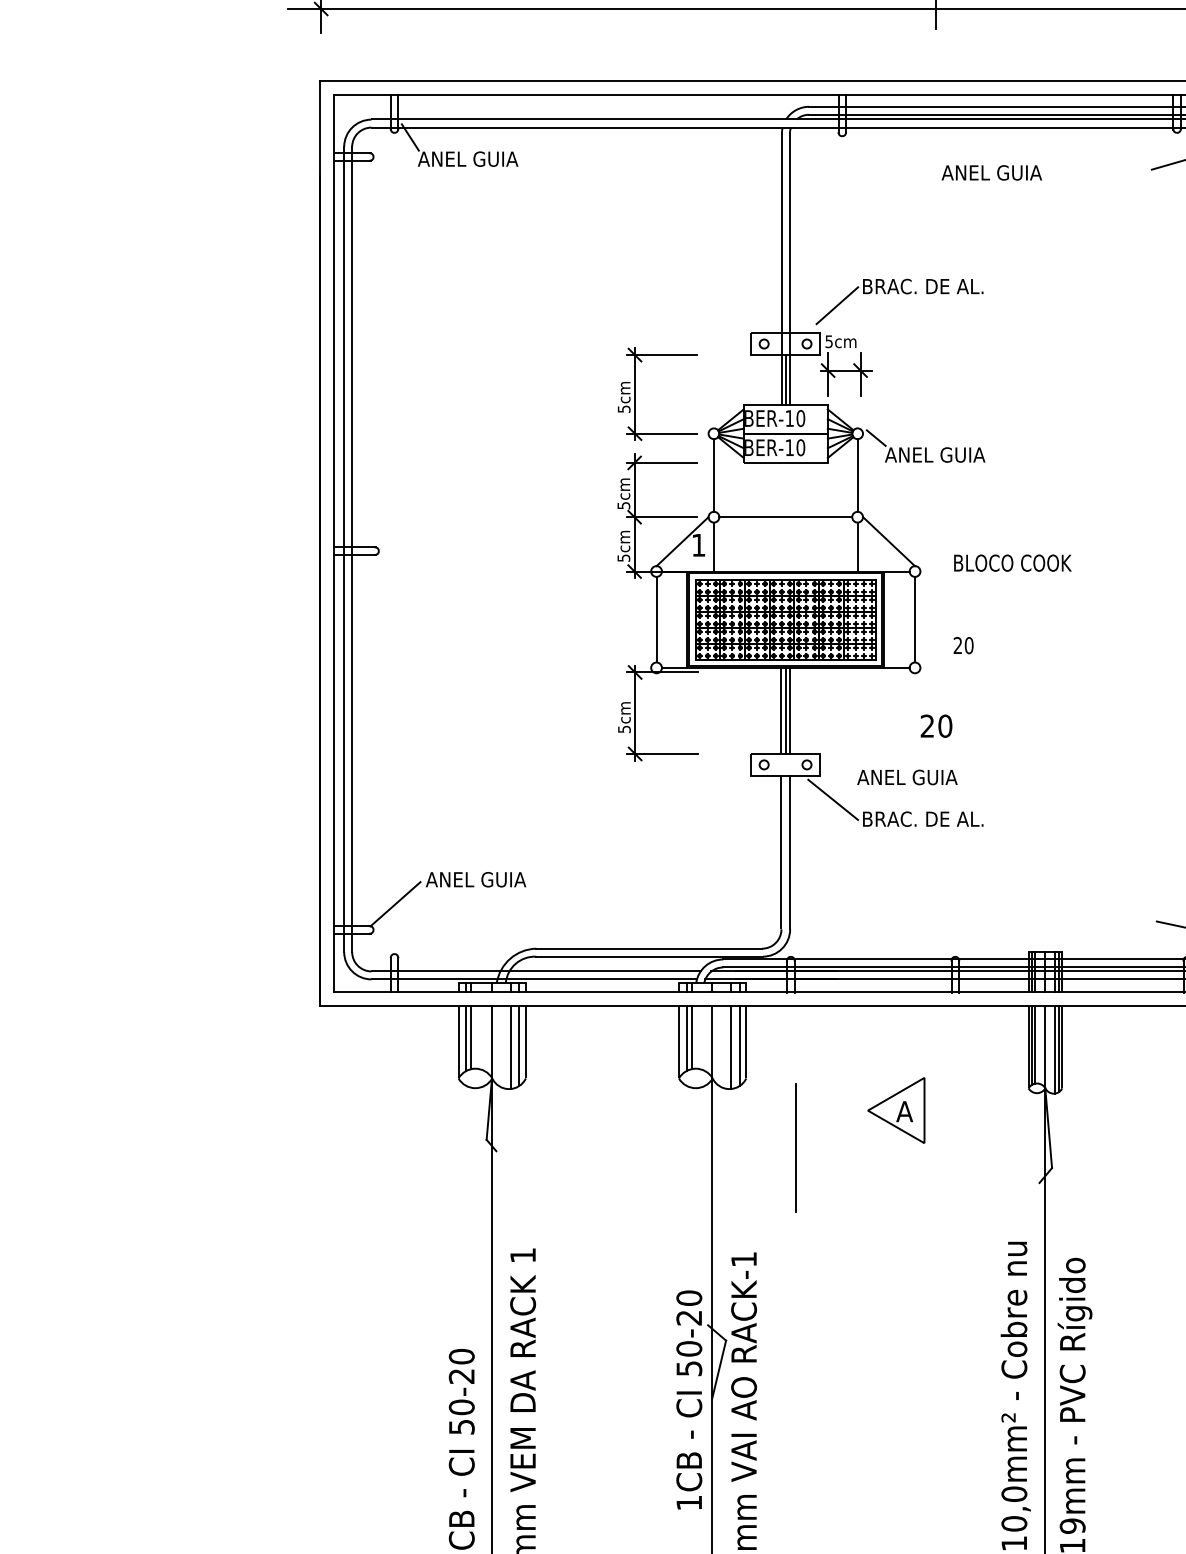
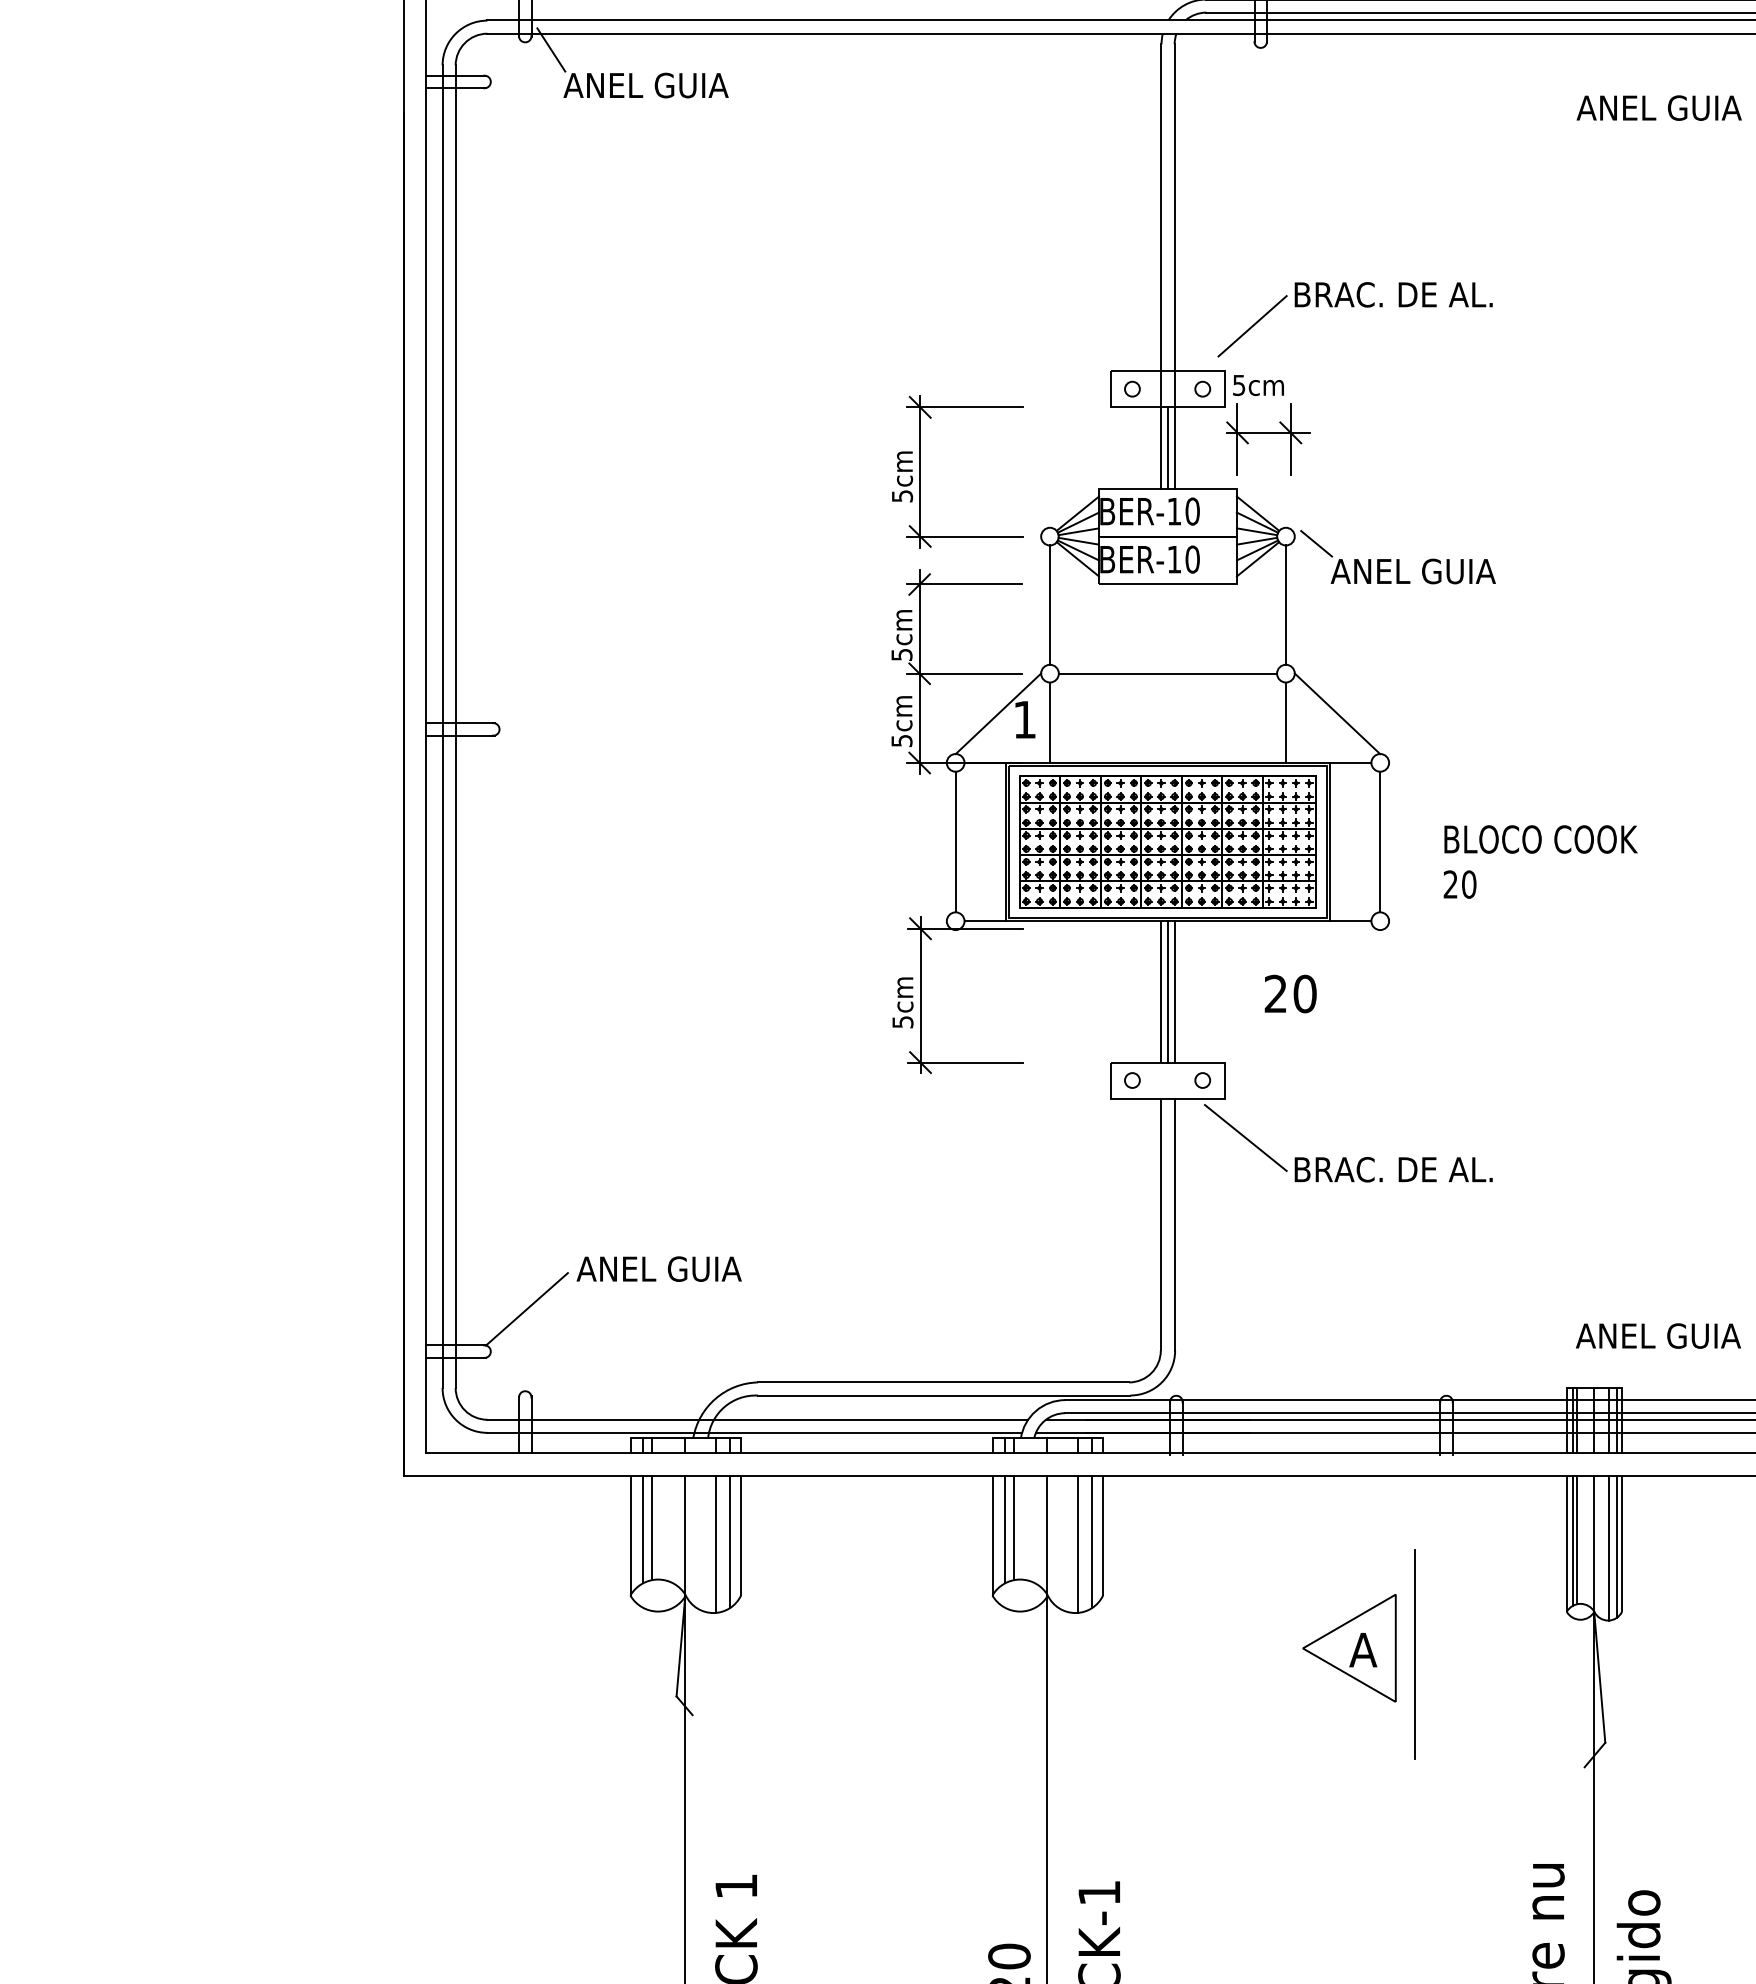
text: (991, 172) -> (1658, 107), moved
text: (1012, 562) -> (1540, 838), moved
text: (936, 725) -> (1290, 992), moved
text: (907, 777) -> (1658, 1336), moved
line: (795, 1147) -> (1413, 1653), moved

